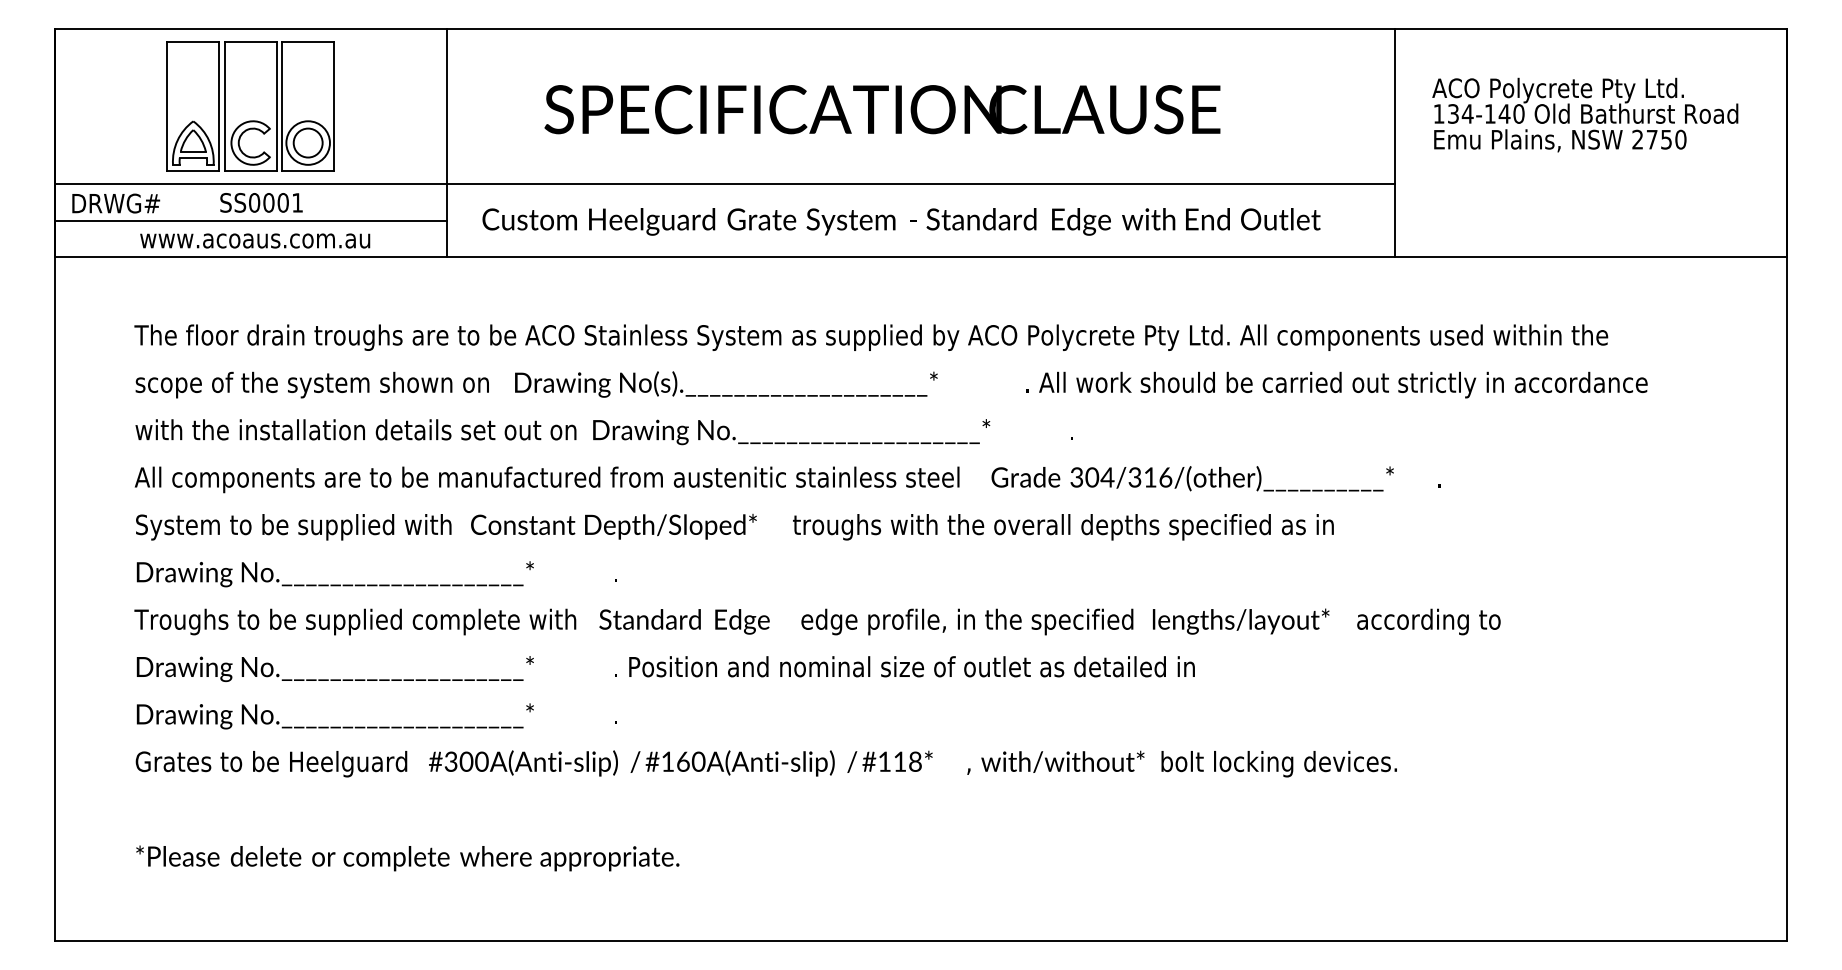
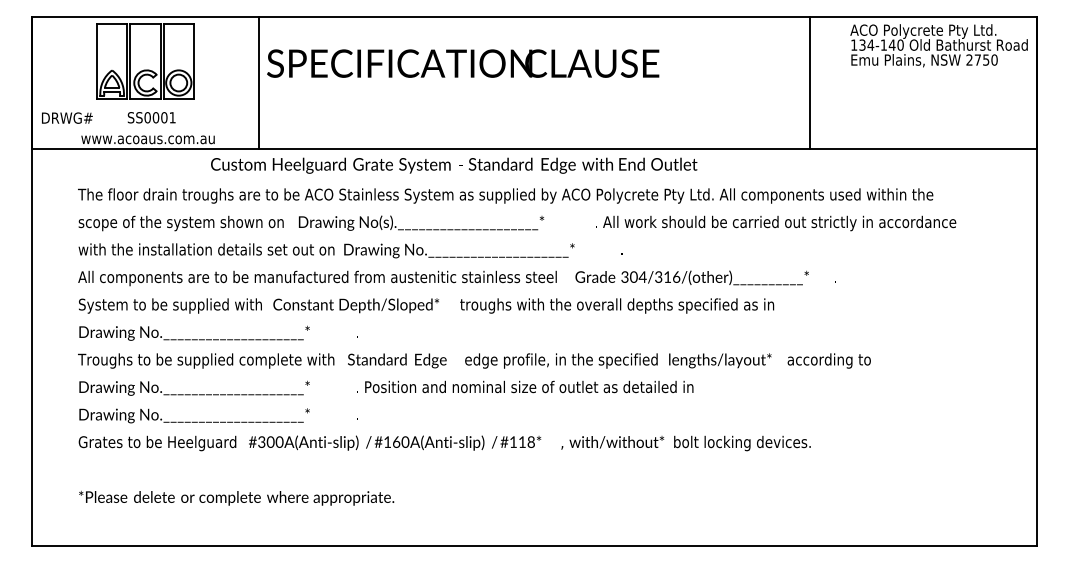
text: (883, 109) -> (463, 63), moved
text: (1584, 114) -> (938, 45), moved
line: (724, 183) -> (420, 106), removed
line: (250, 221) -> (145, 128), removed
text: (902, 221) -> (454, 165), moved

